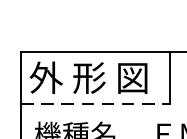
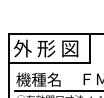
line: (94, 103) -> (49, 62), dashed -> solid

